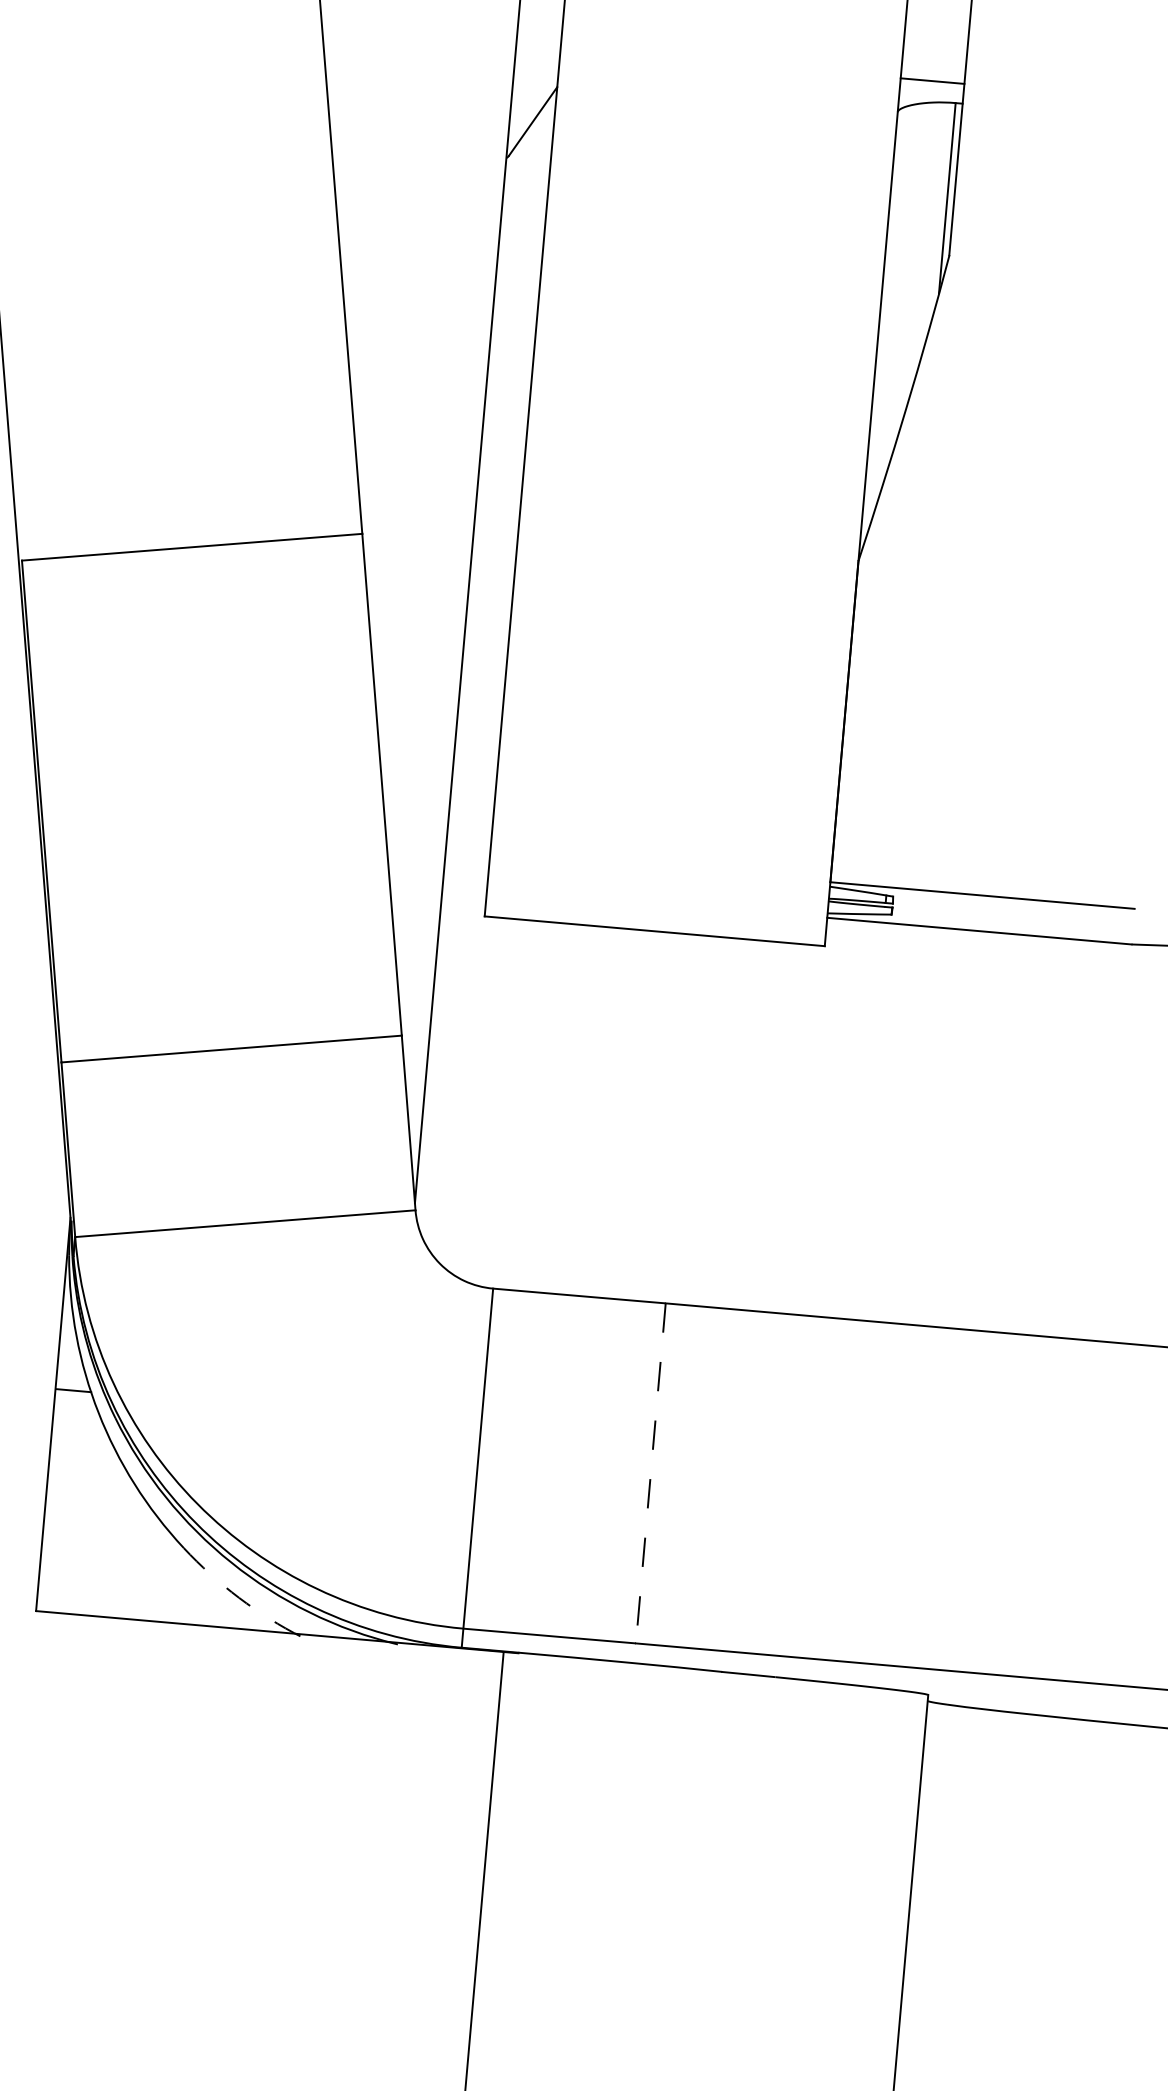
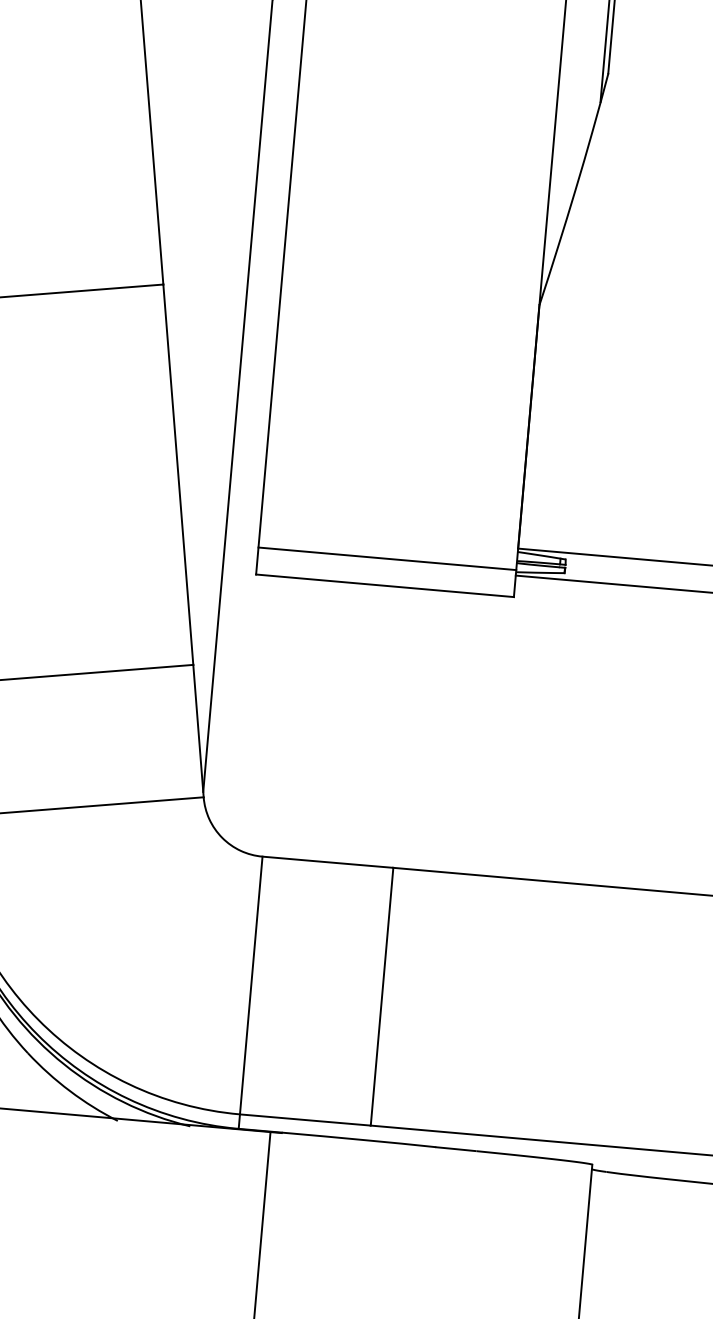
line: (657, 895) -> (387, 558), added
line: (650, 1473) -> (381, 996), dashed -> solid
arc: (239, 1597) -> (70, 1090), dashed -> solid

